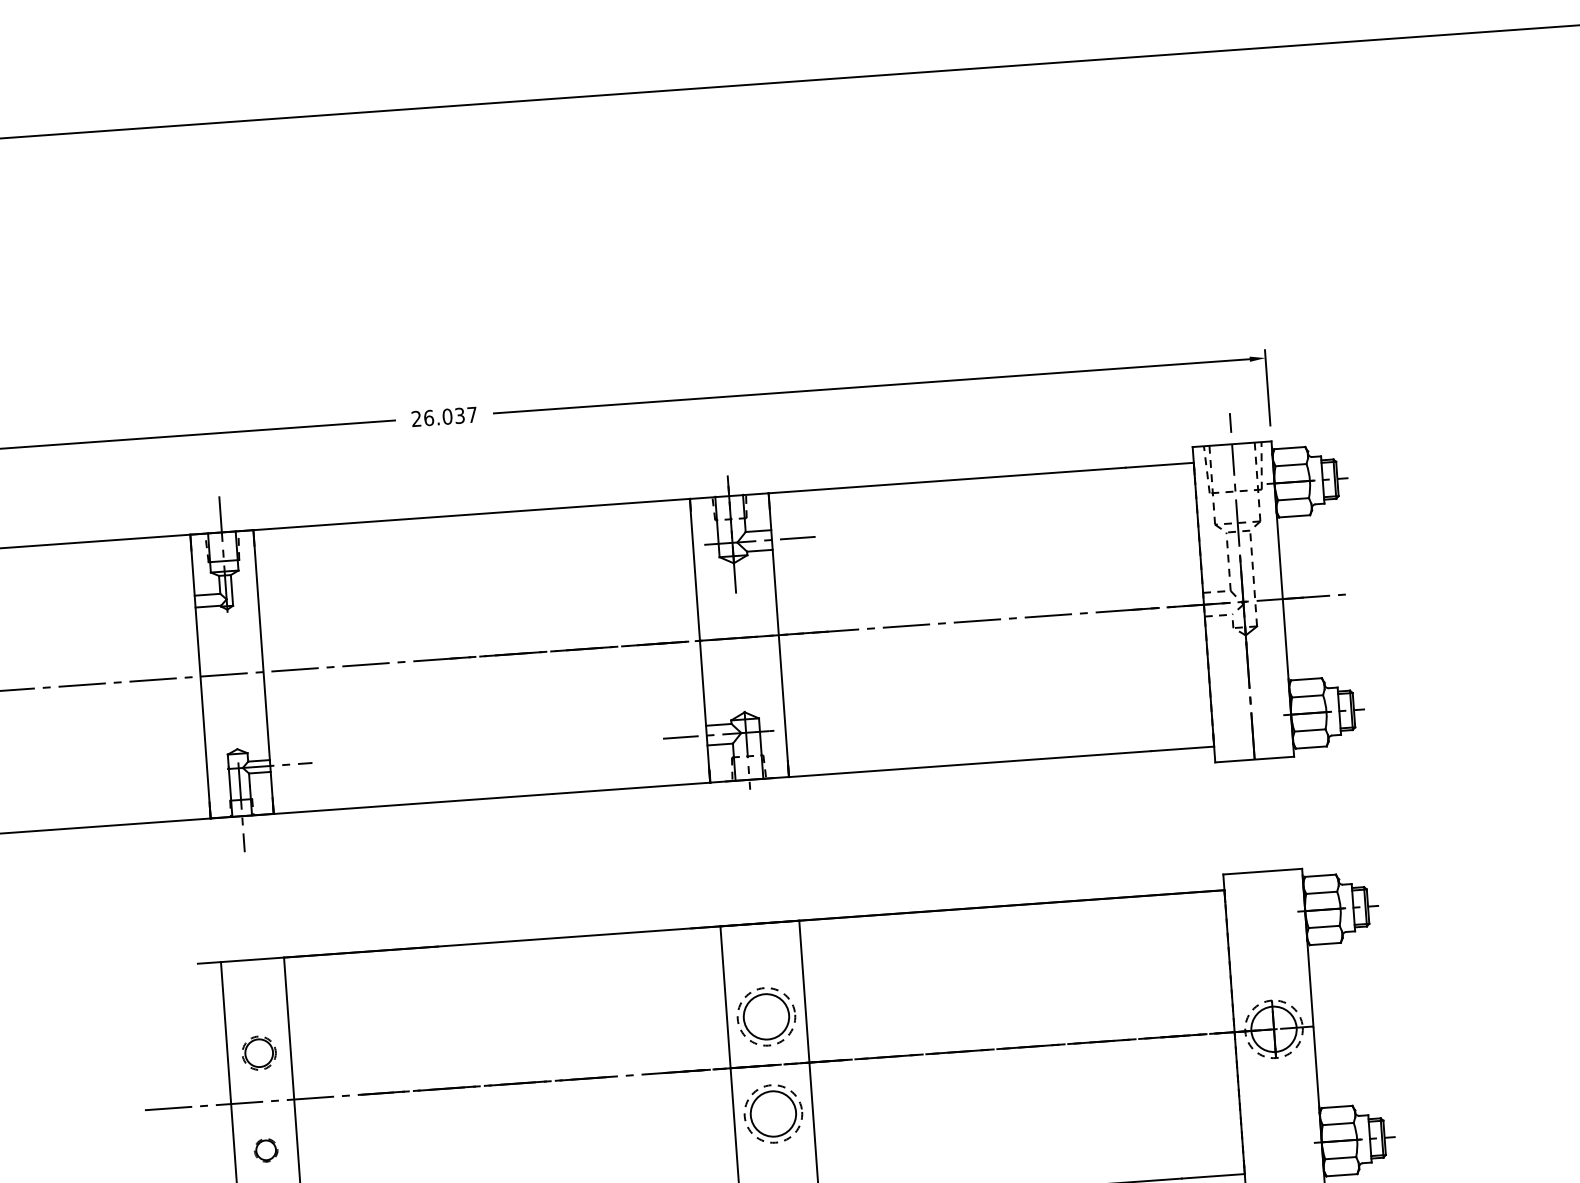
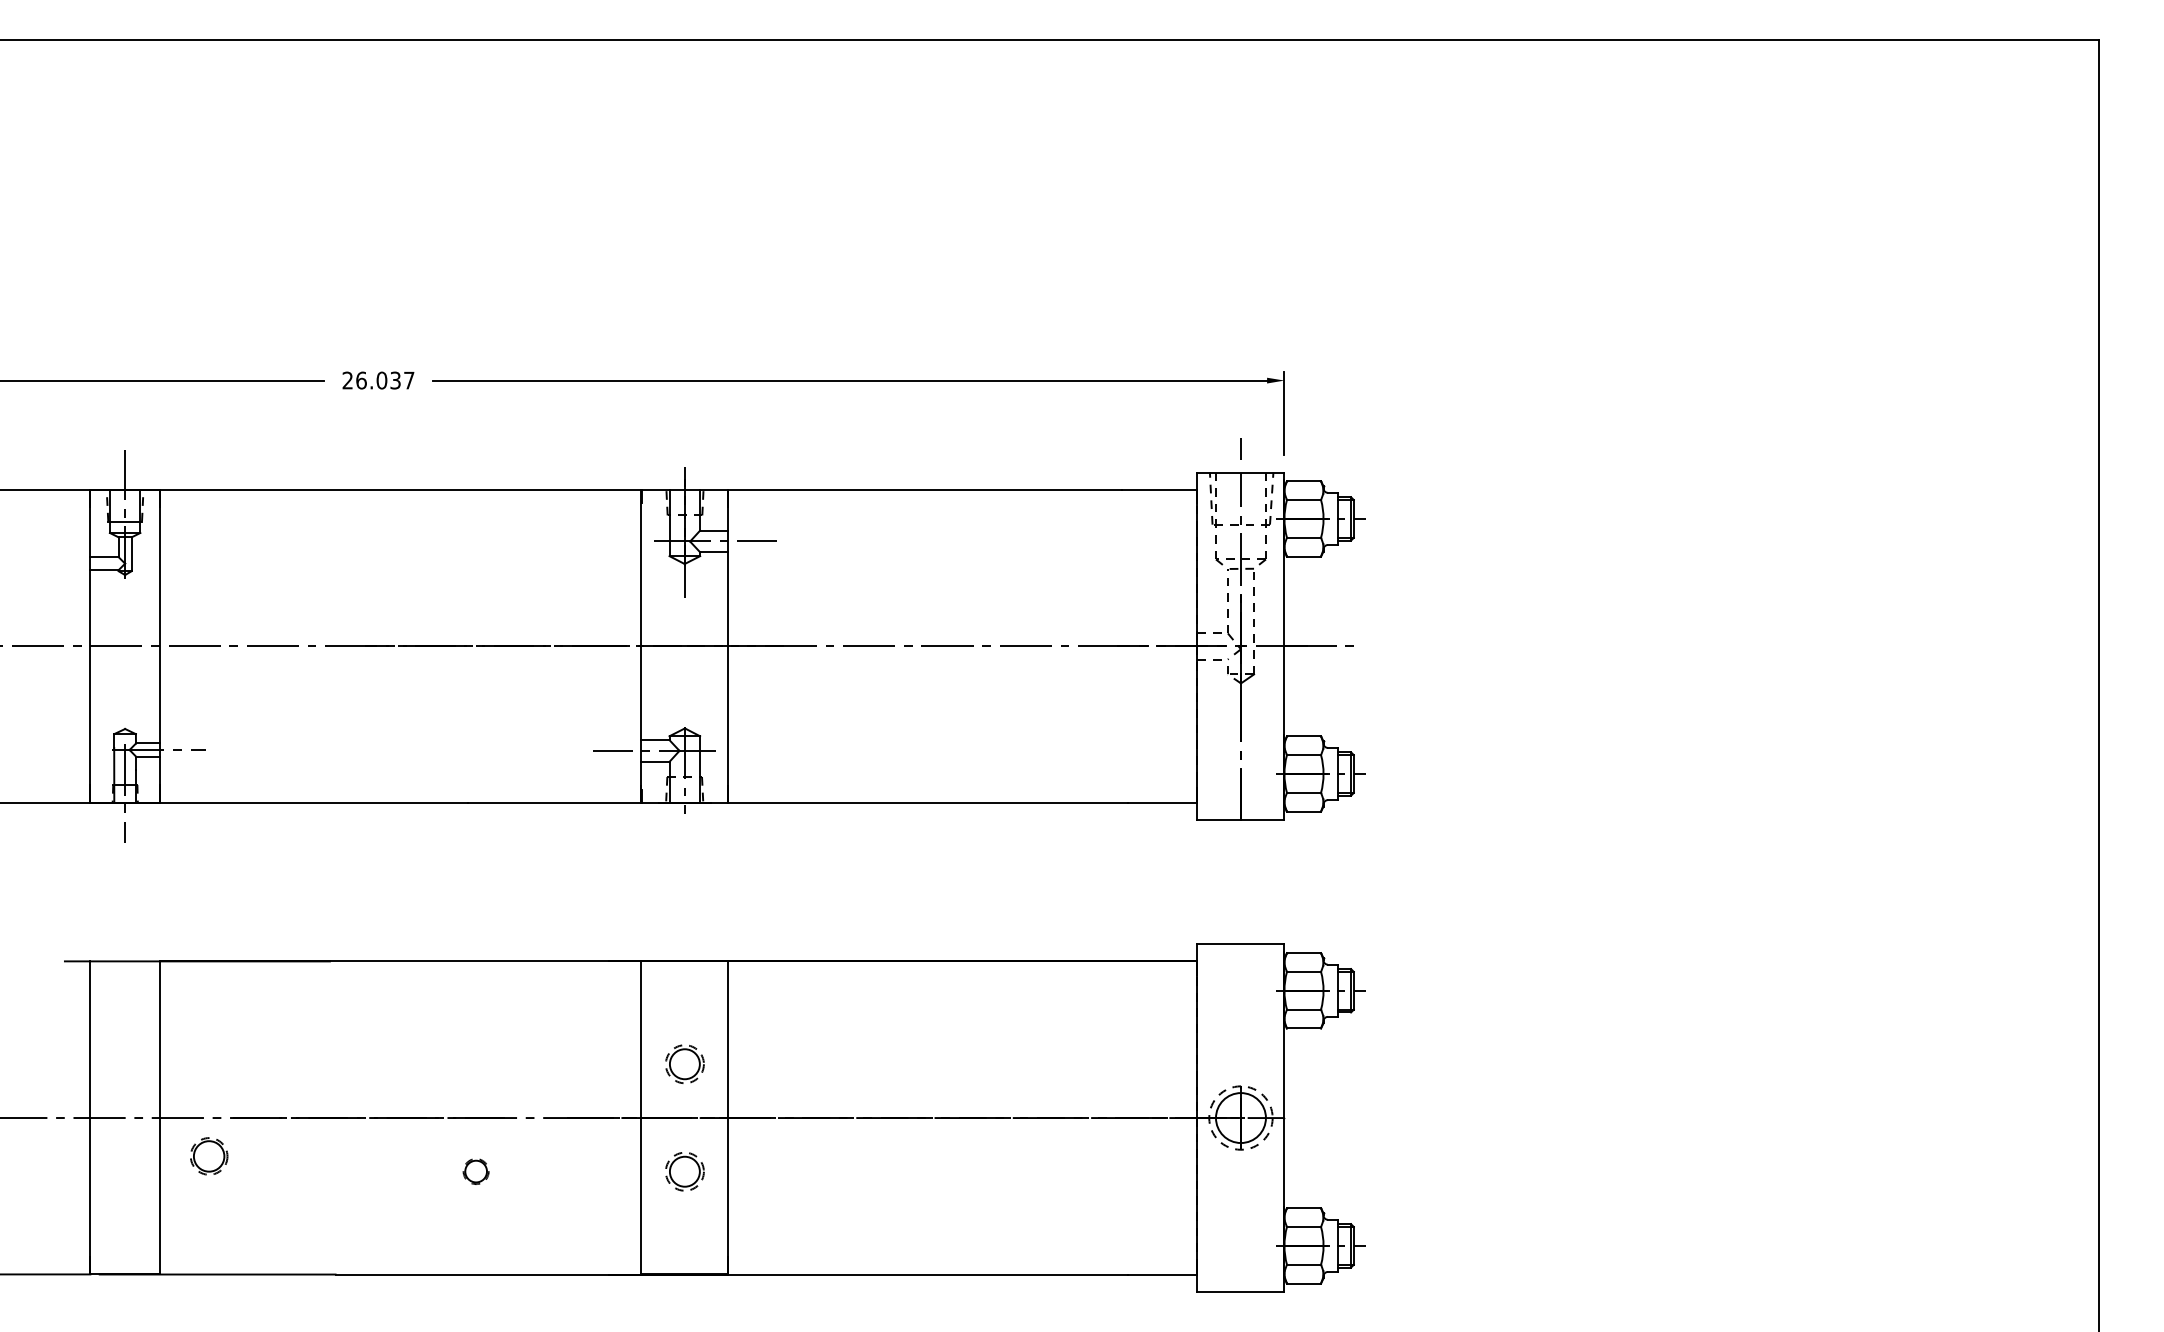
part: (766, 1016) -> (684, 1063), size x0.6
part: (259, 1053) -> (209, 1156), moved
part: (773, 1113) -> (684, 1171), size x0.6
part: (265, 1150) -> (475, 1171), moved

